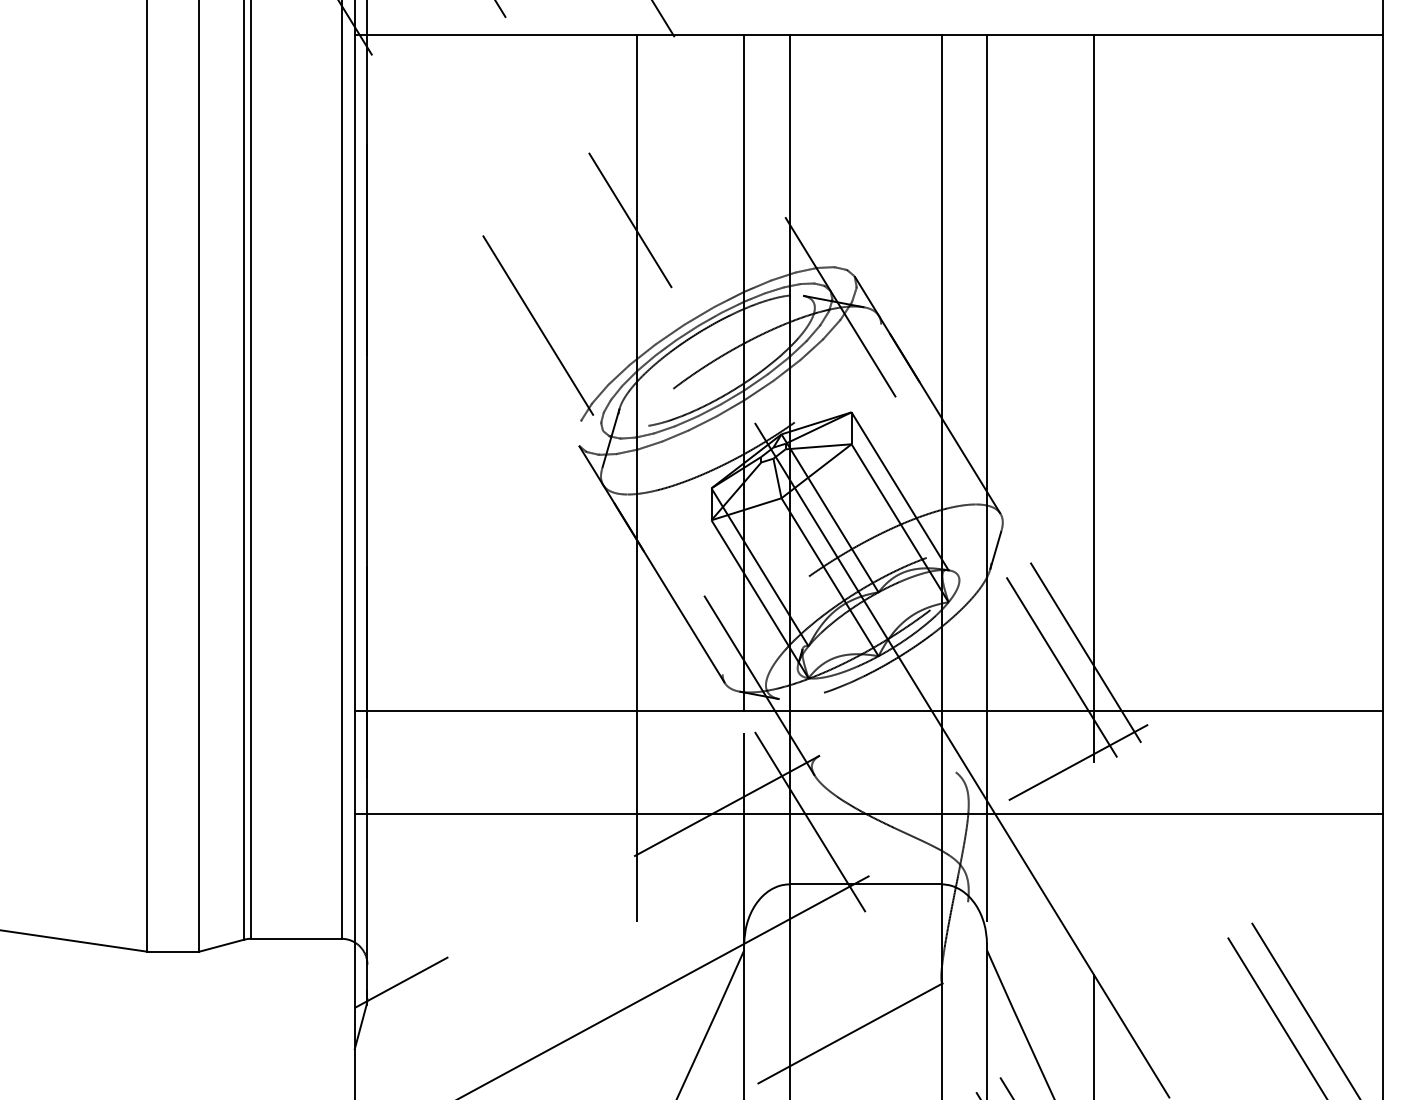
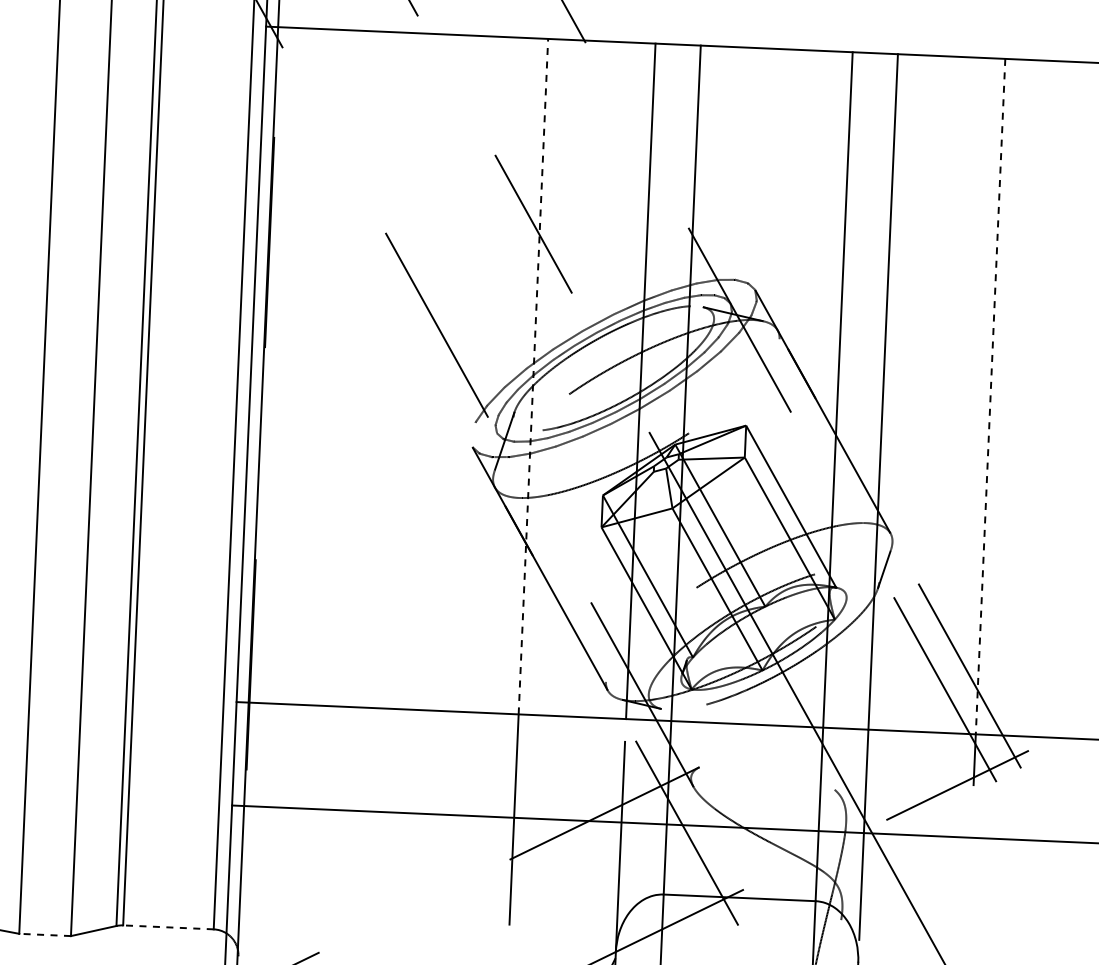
line: (636, 372) -> (533, 376), solid -> dashed
line: (1094, 373) -> (990, 397), solid -> dashed
line: (295, 938) -> (167, 927), solid -> dashed
line: (173, 951) -> (45, 934), solid -> dashed

